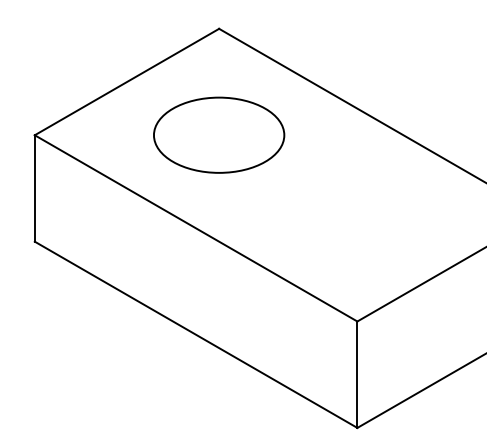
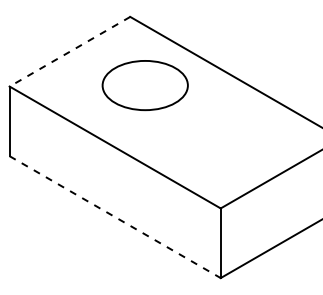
line: (126, 81) -> (69, 51), solid -> dashed
part: (217, 135) -> (144, 85), moved
line: (196, 335) -> (115, 217), solid -> dashed

